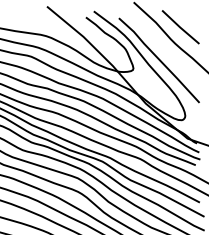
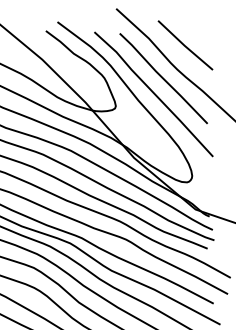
line: (165, 49) -> (163, 78), added

